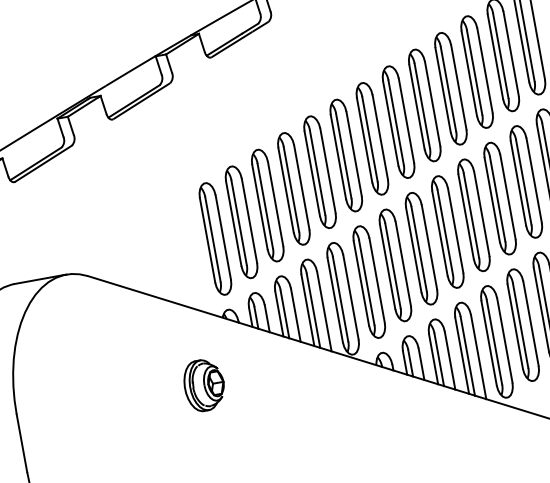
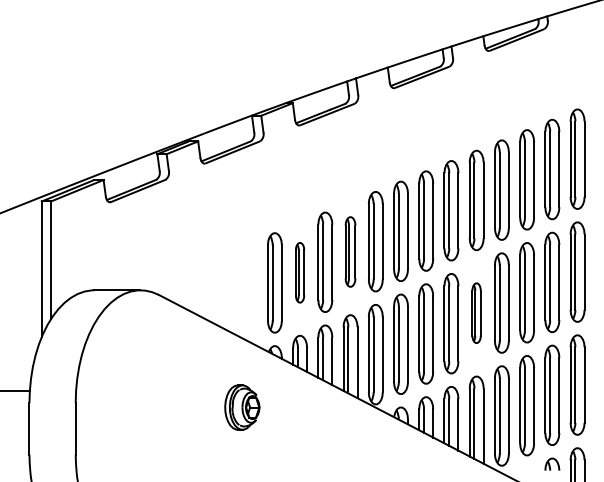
part: (293, 188) -> (350, 251), size x0.7
part: (240, 222) -> (299, 272), size x0.6
part: (447, 231) -> (476, 312), size x0.6

